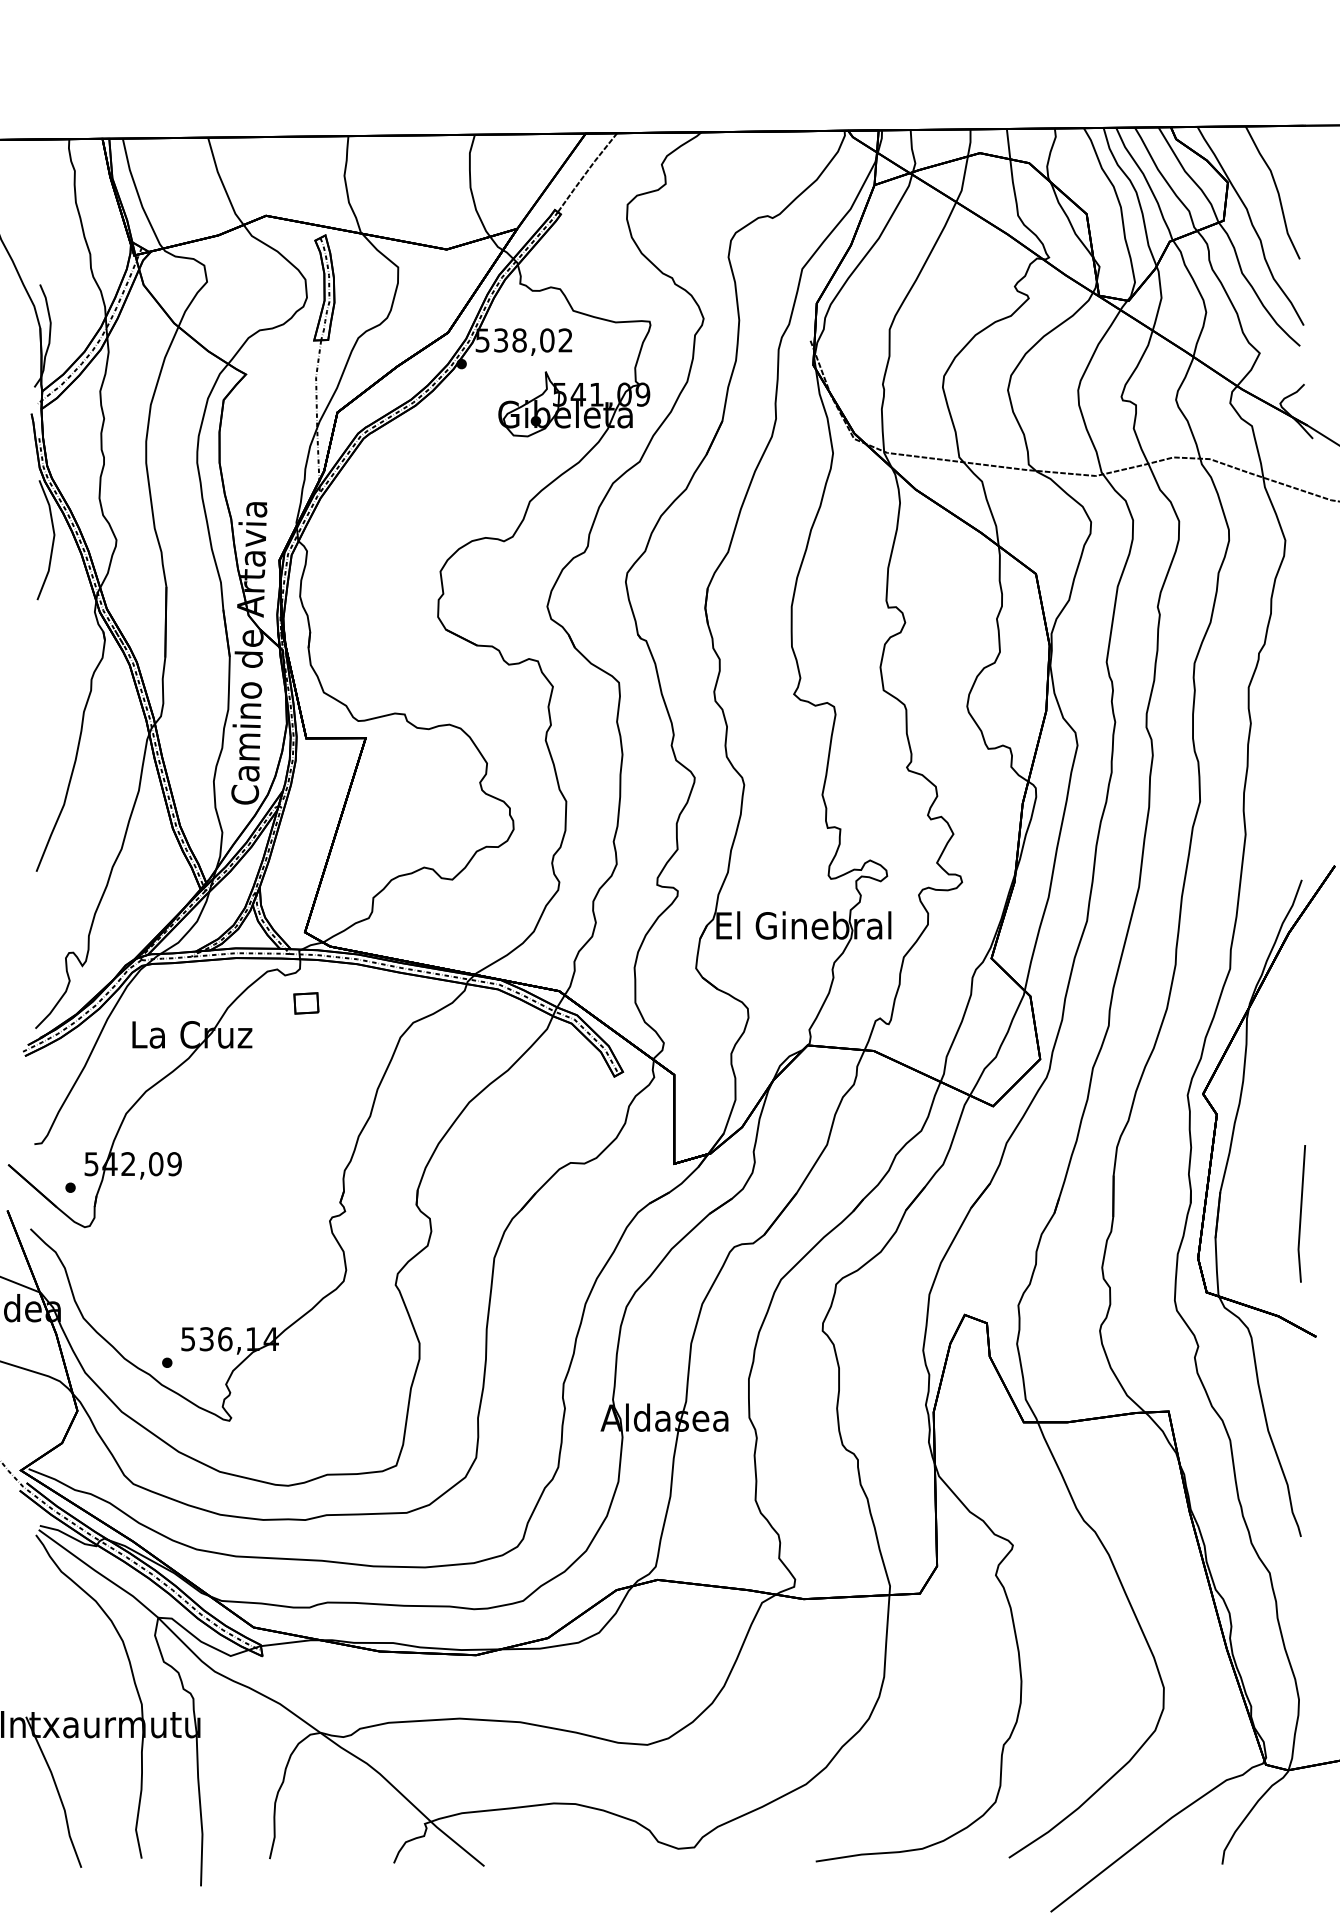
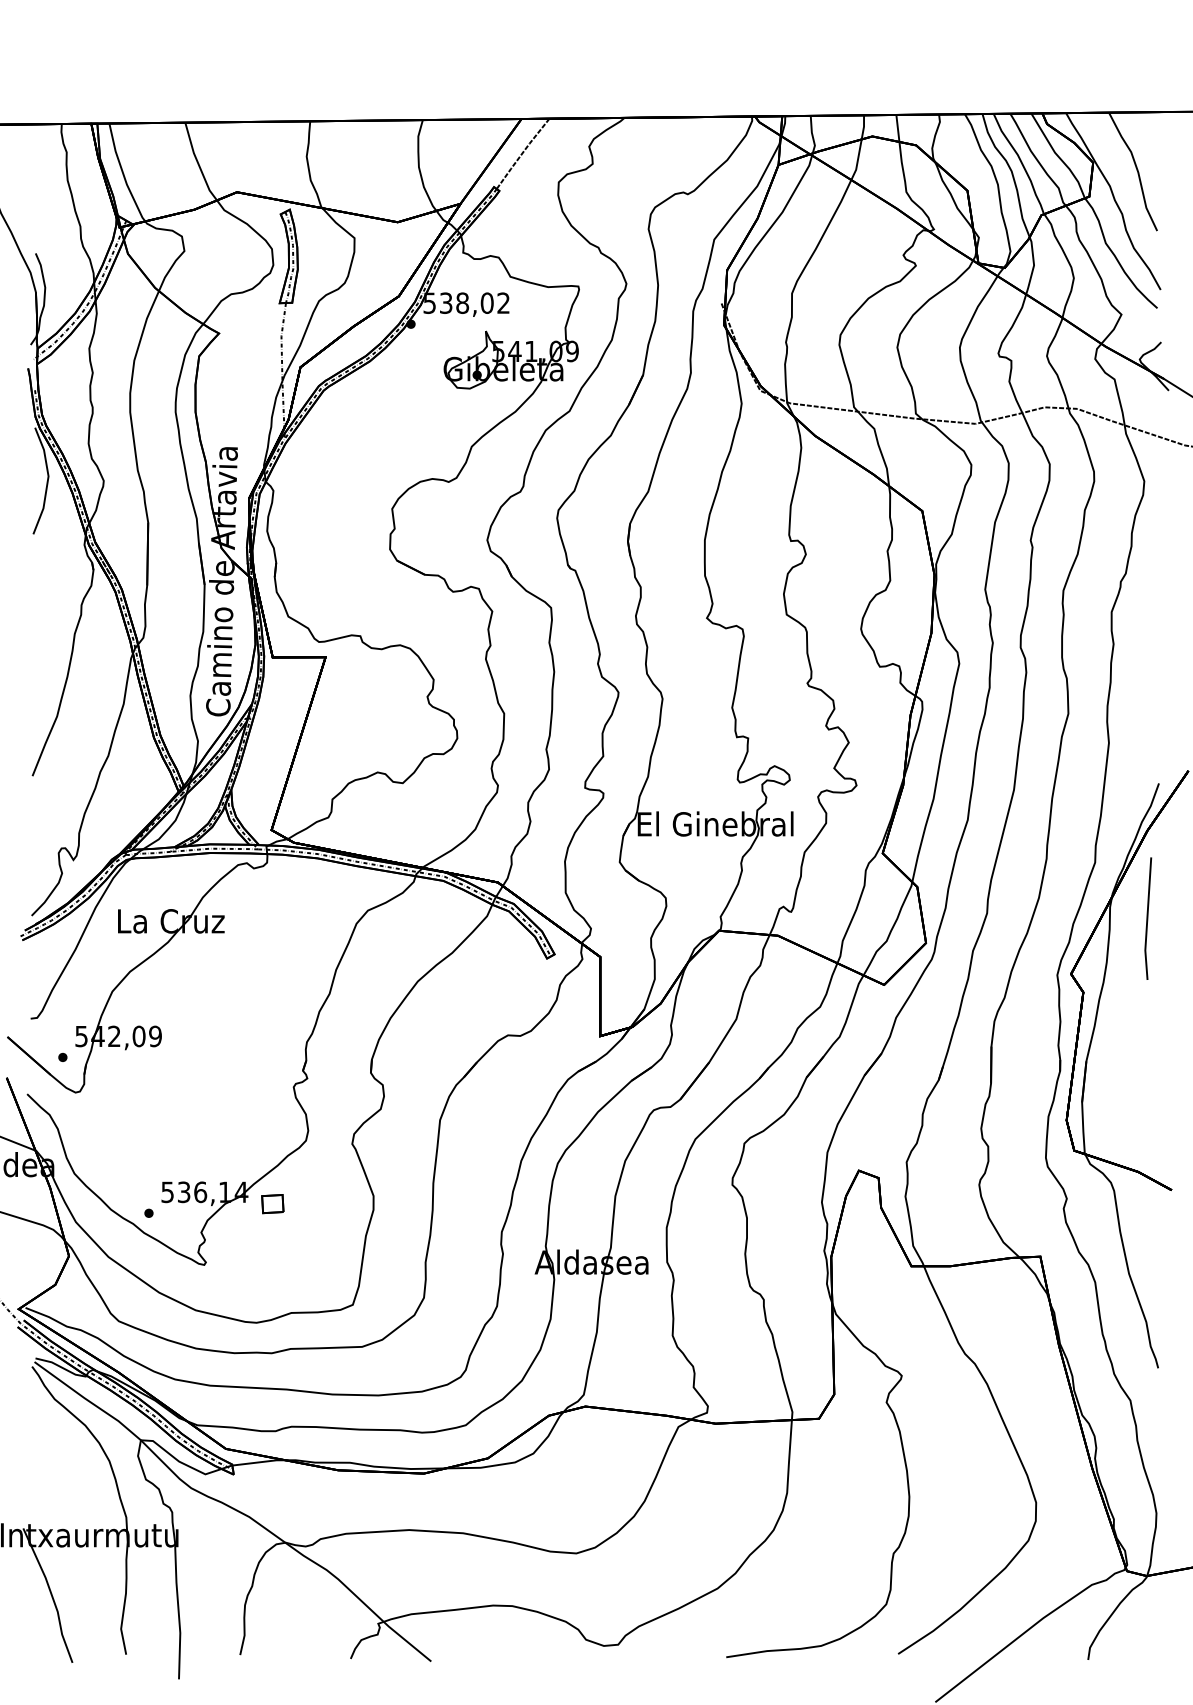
part: (306, 1003) -> (272, 1204), moved
line: (1301, 1213) -> (1147, 918), moved

